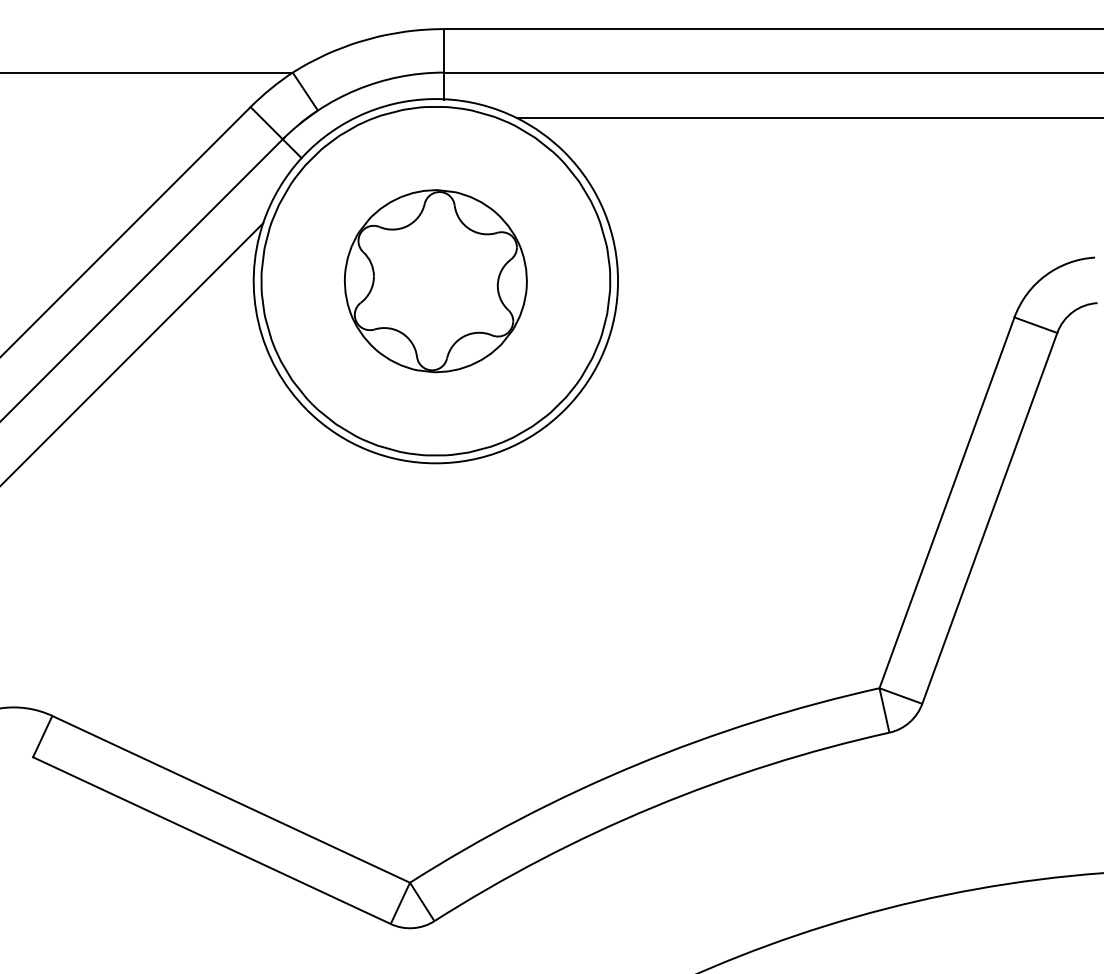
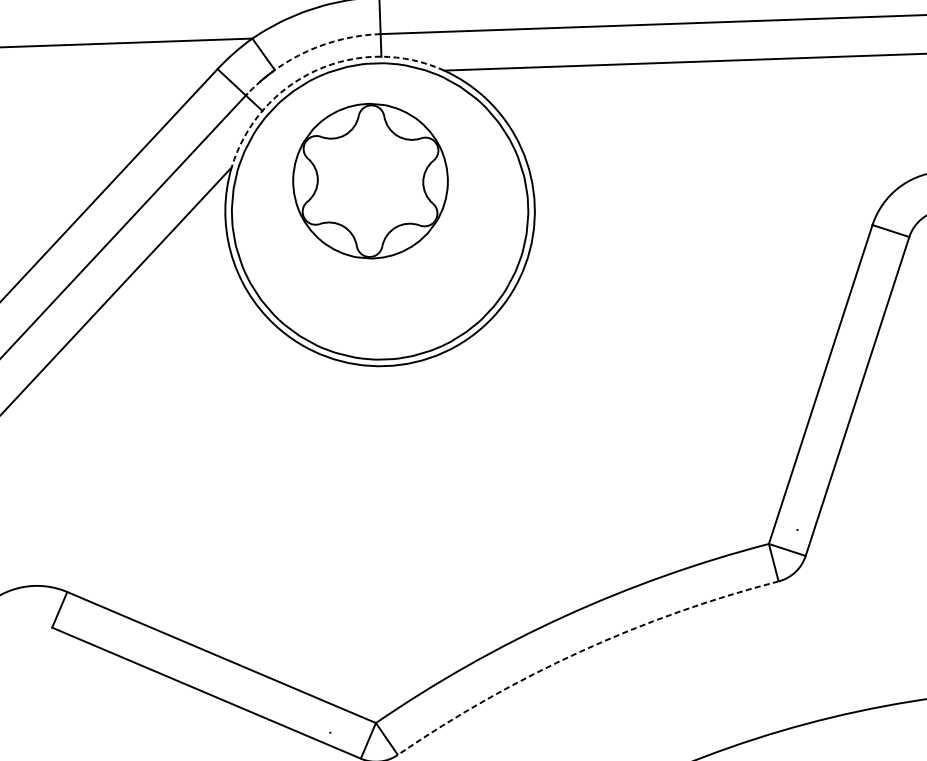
arc: (356, 89) -> (307, 51), solid -> dashed
arc: (366, 112) -> (316, 70), solid -> dashed
part: (435, 281) -> (370, 181), moved
arc: (653, 807) -> (580, 651), solid -> dashed

